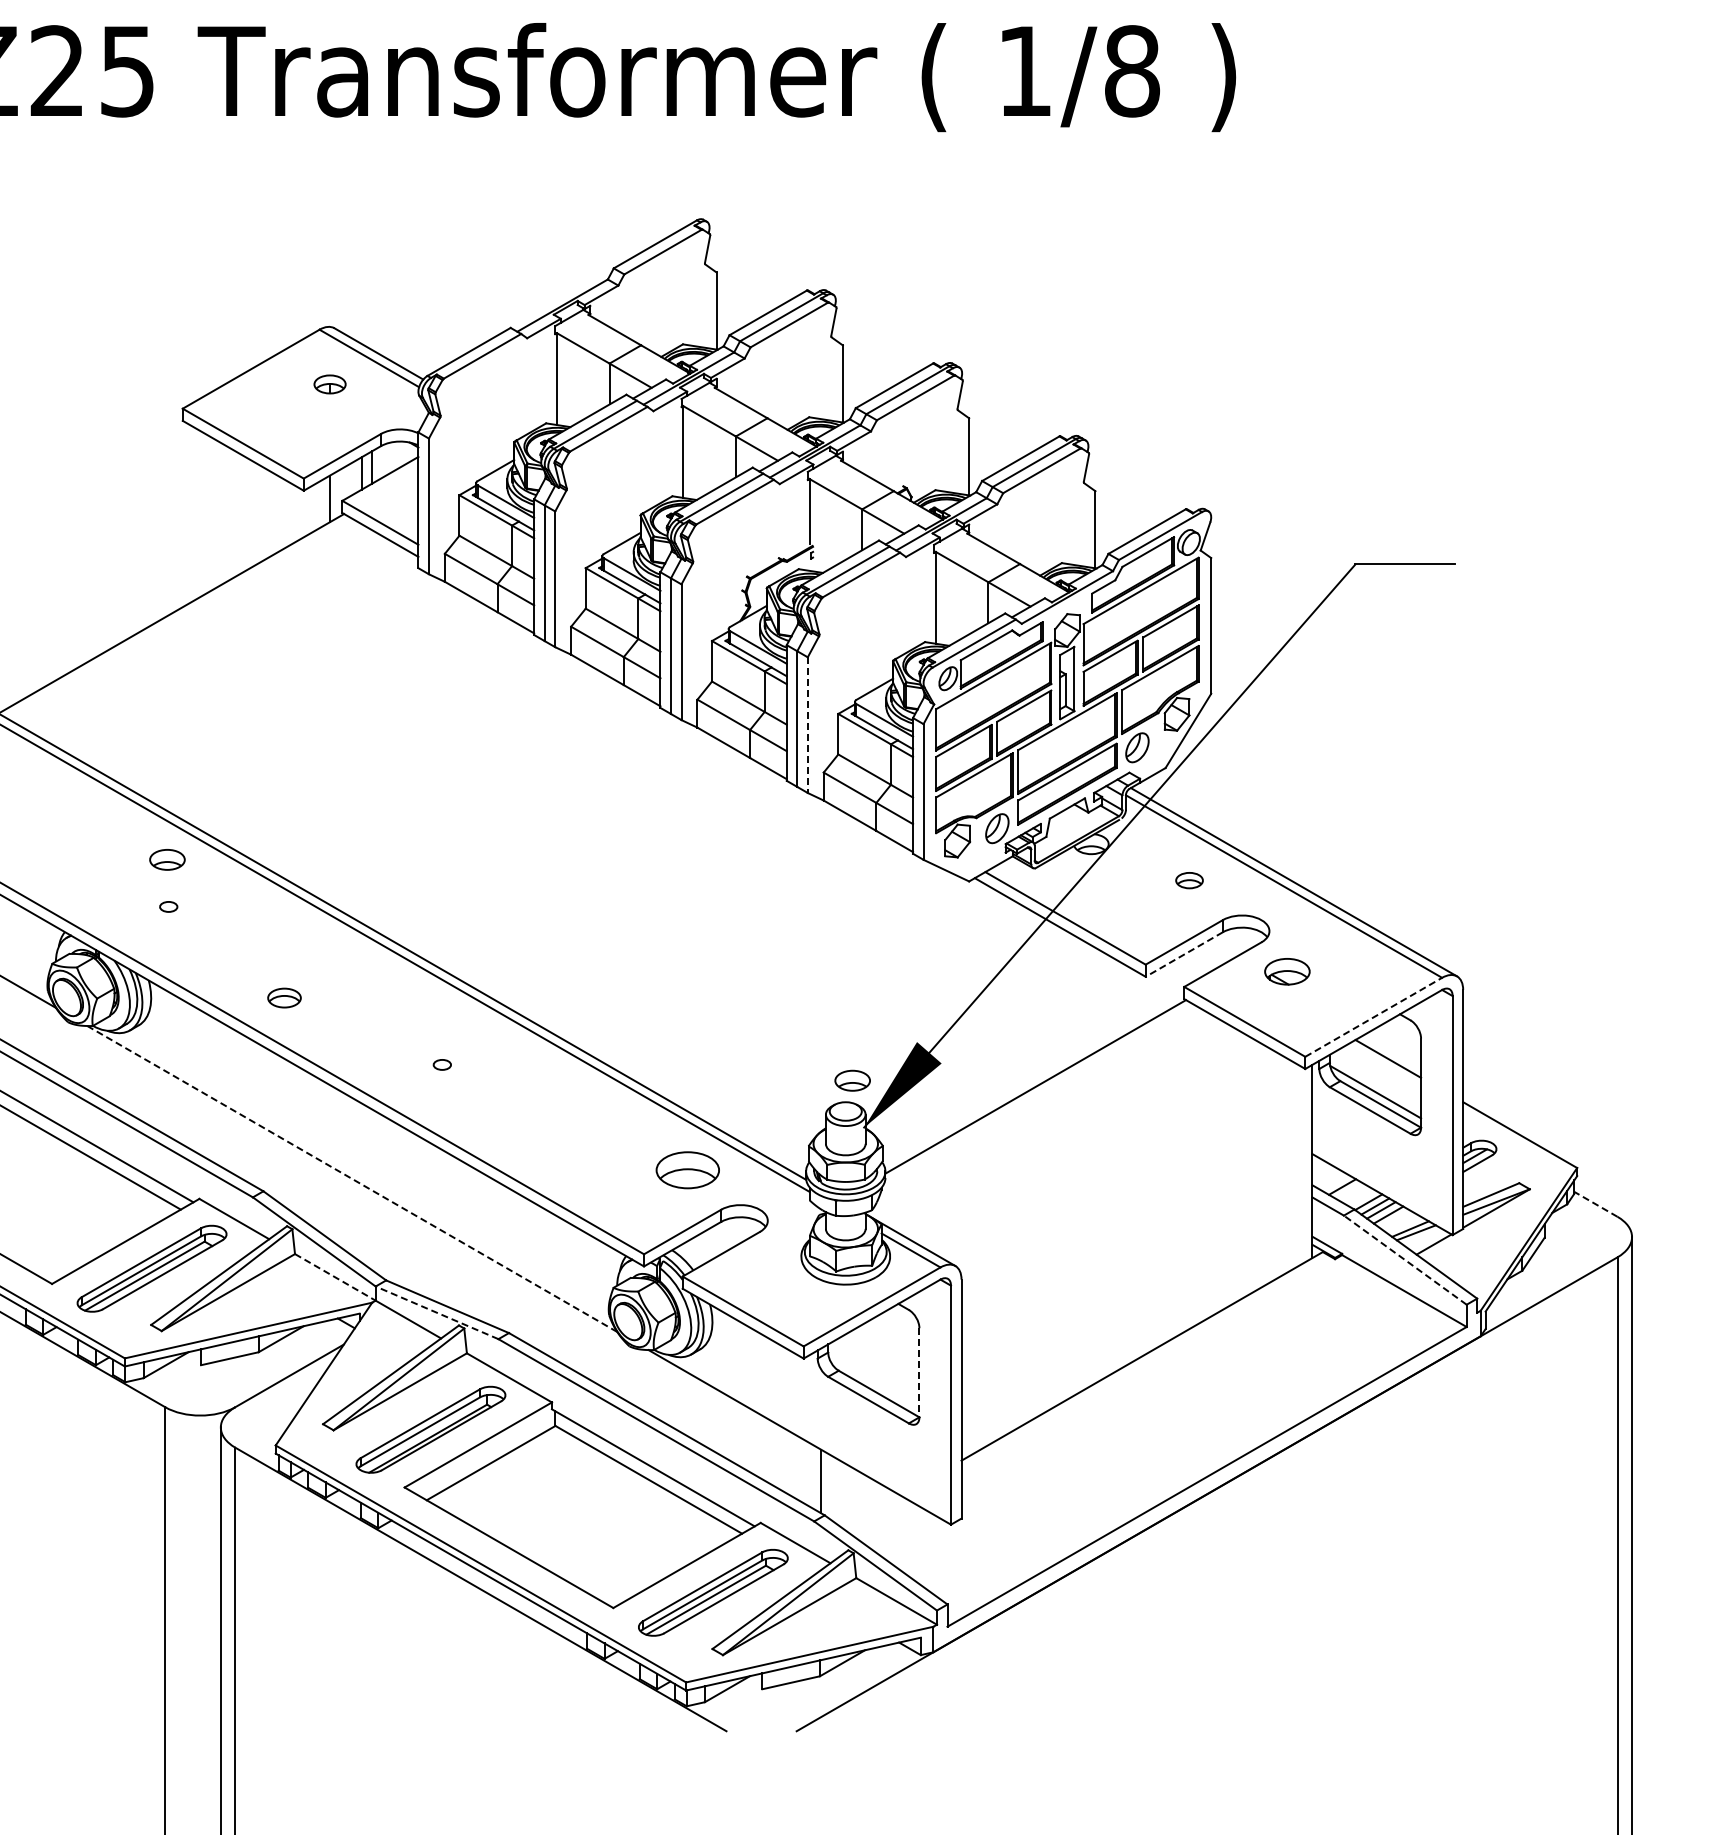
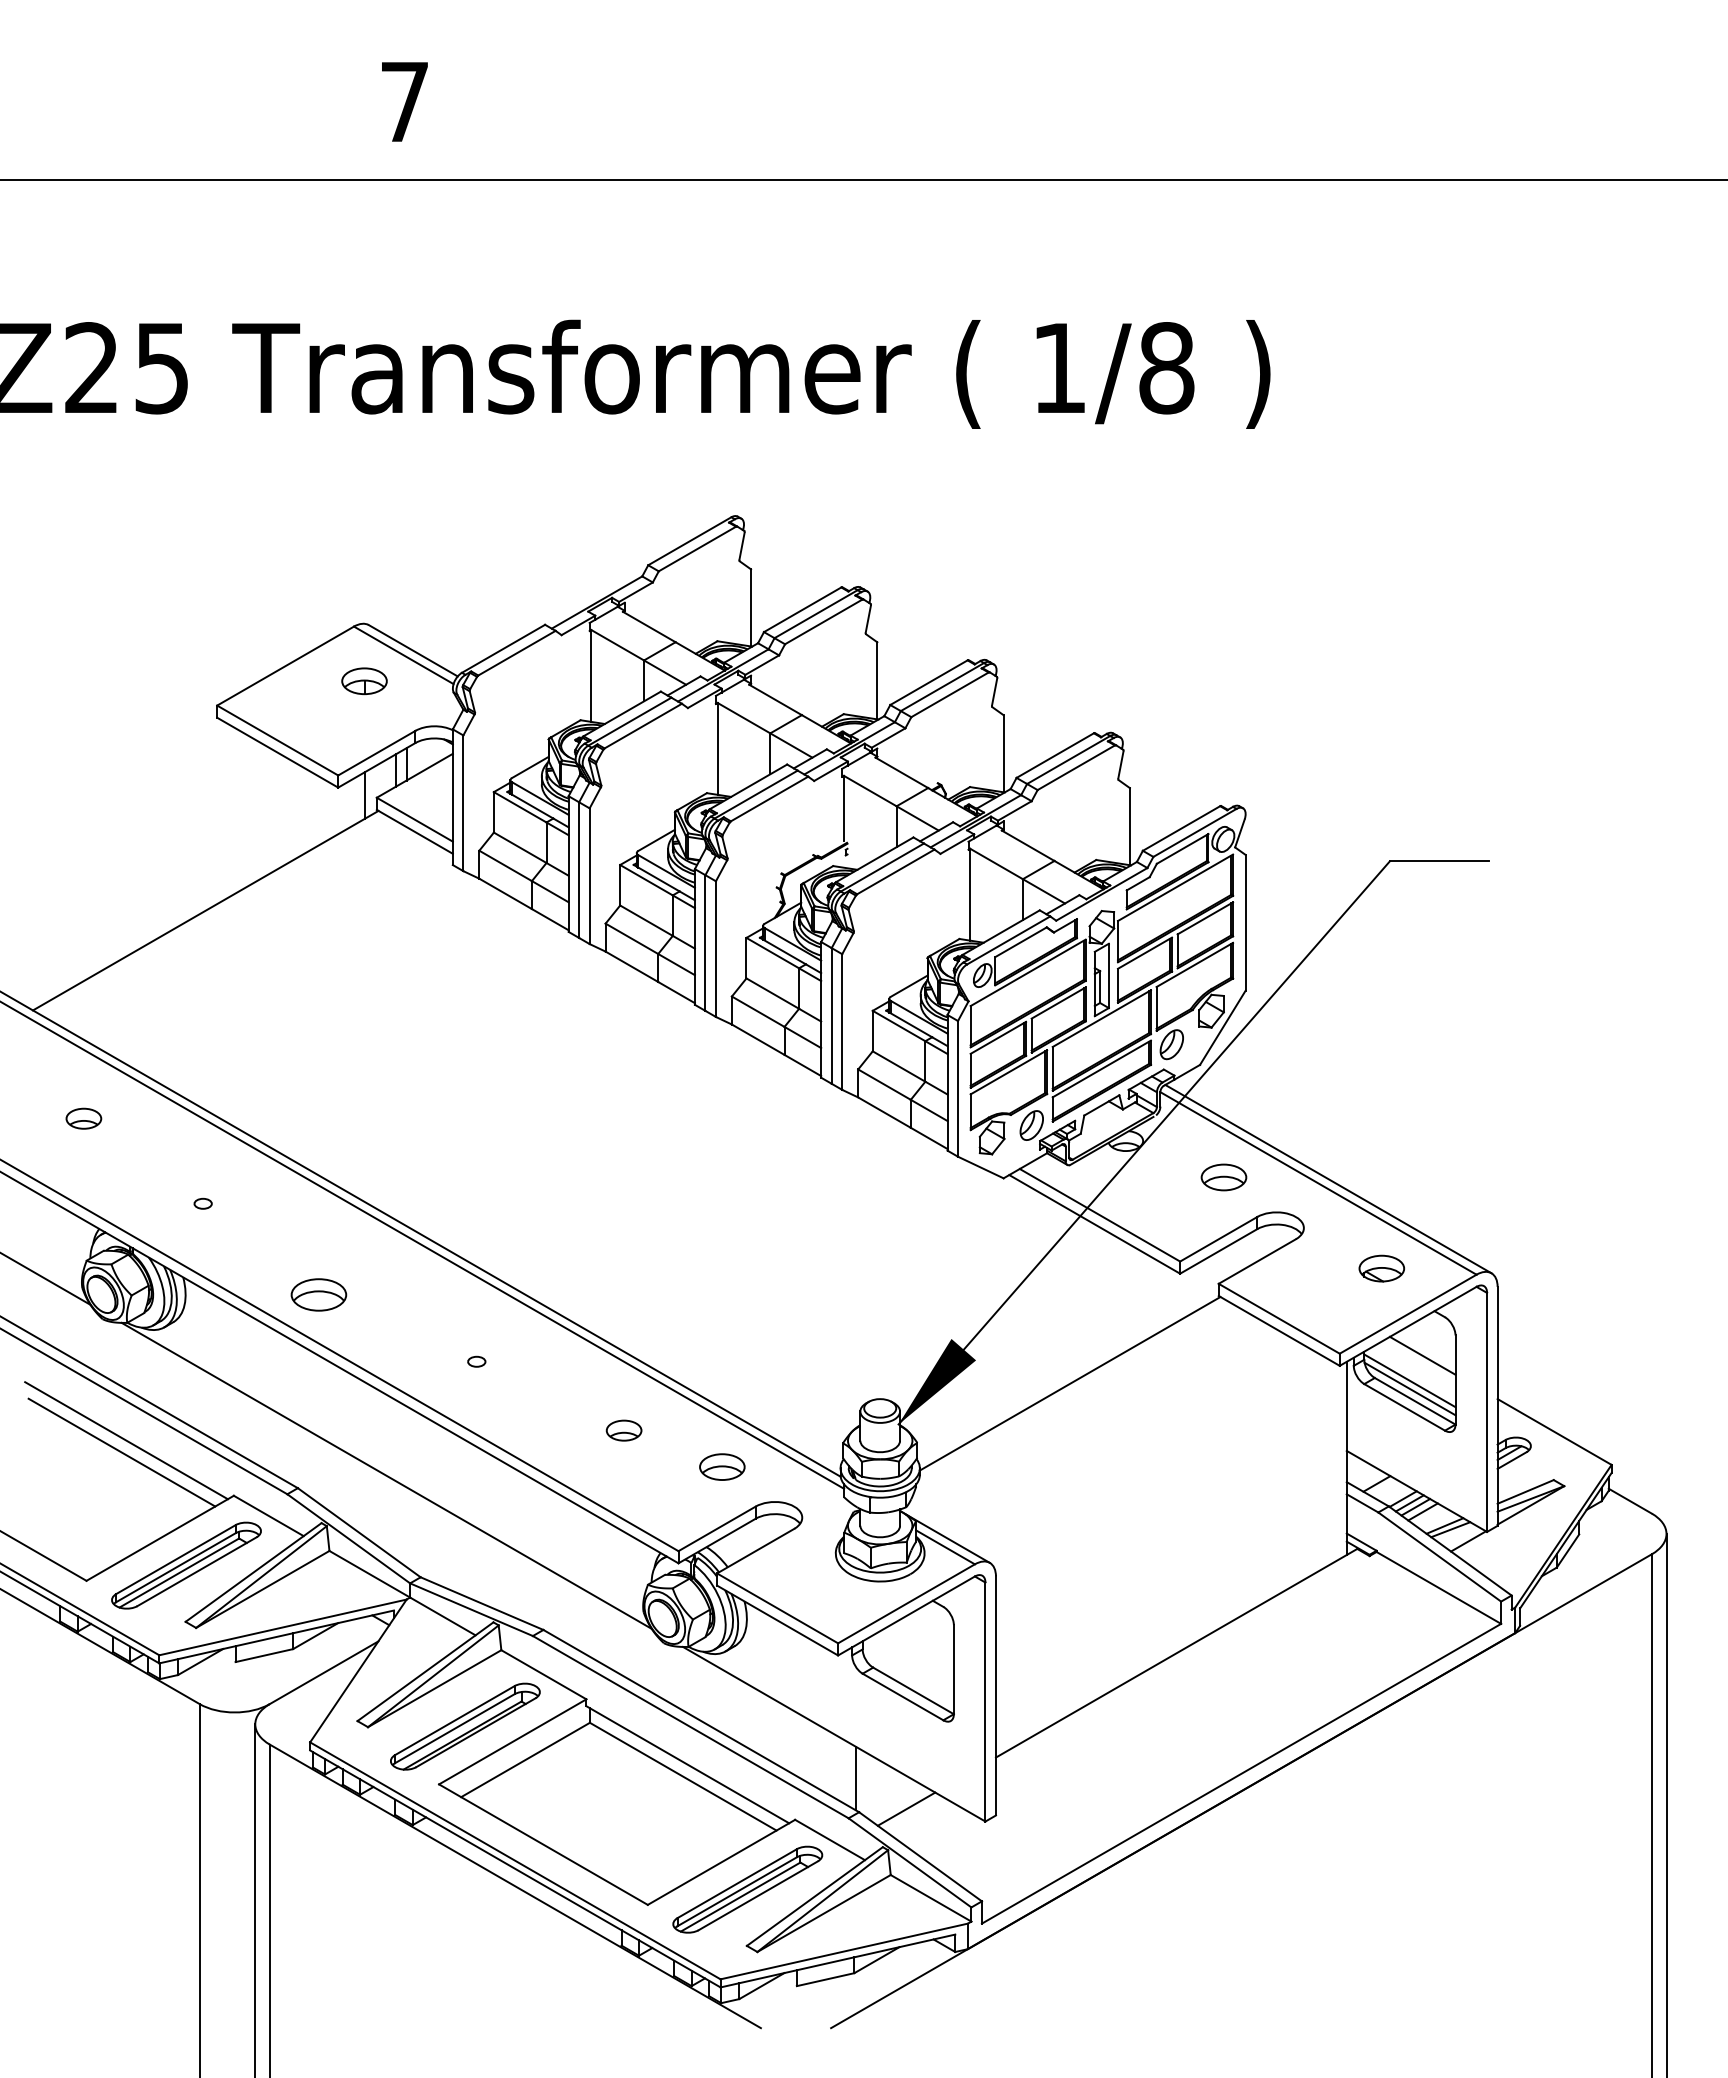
part: (330, 384) -> (364, 681), size x1.43
line: (808, 725) -> (842, 1022), dashed -> solid
part: (167, 859) -> (83, 1118), moved
part: (1189, 880) -> (1223, 1177), size x1.67
line: (1184, 954) -> (1218, 1251), dashed -> solid
part: (1287, 971) -> (1381, 1268), moved
part: (284, 997) -> (318, 1294), size x1.67
line: (1374, 1017) -> (1408, 1314), dashed -> solid
part: (852, 1080) -> (623, 1430), moved
line: (1375, 1083) -> (1409, 1380), added
part: (688, 1169) -> (722, 1466), size x0.71
line: (352, 1178) -> (386, 1475), dashed -> solid
line: (1596, 1204) -> (1630, 1501), dashed -> solid
line: (1405, 1260) -> (1439, 1557), dashed -> solid
line: (335, 1277) -> (369, 1574), dashed -> solid
line: (437, 1312) -> (471, 1609), dashed -> solid
line: (919, 1372) -> (953, 1669), dashed -> solid
line: (872, 1511) -> (906, 1808), added

